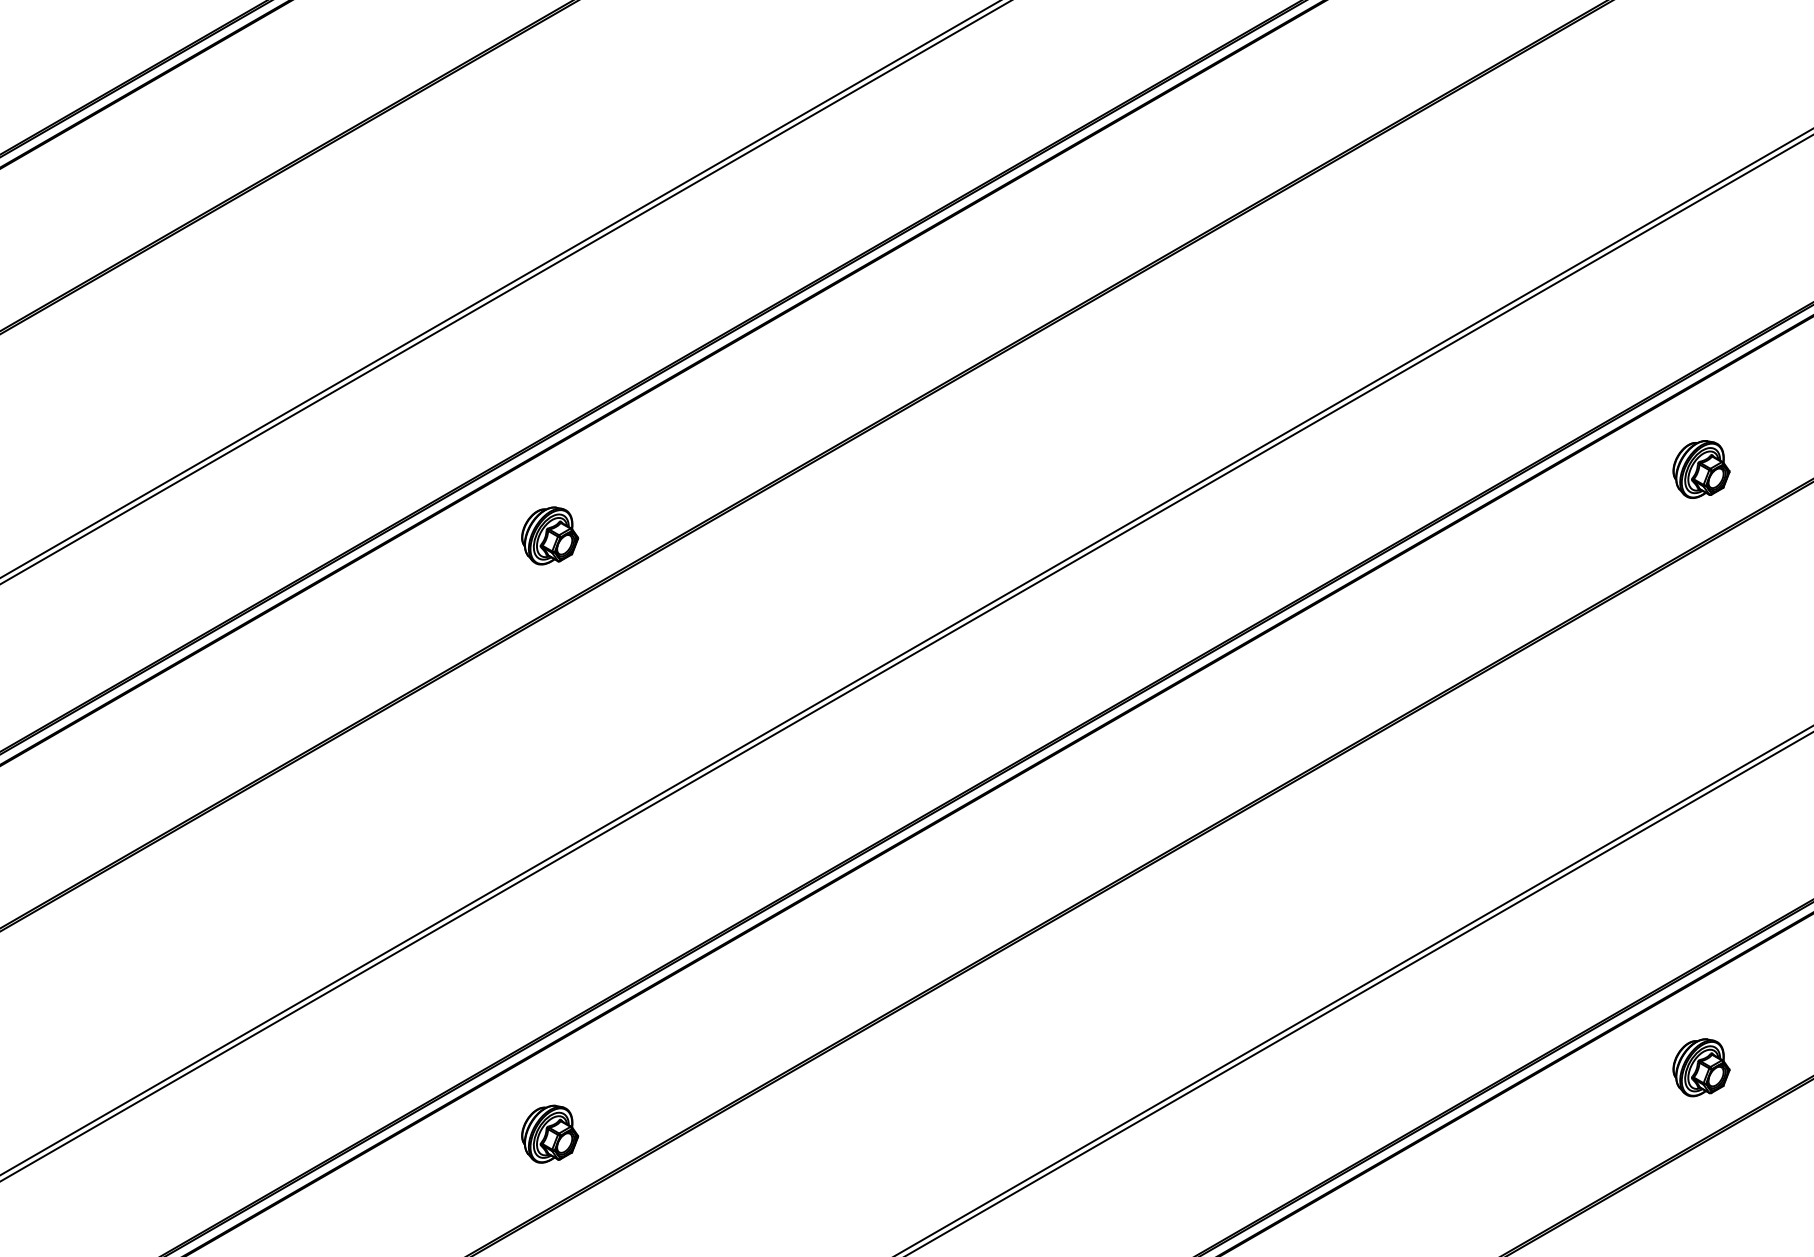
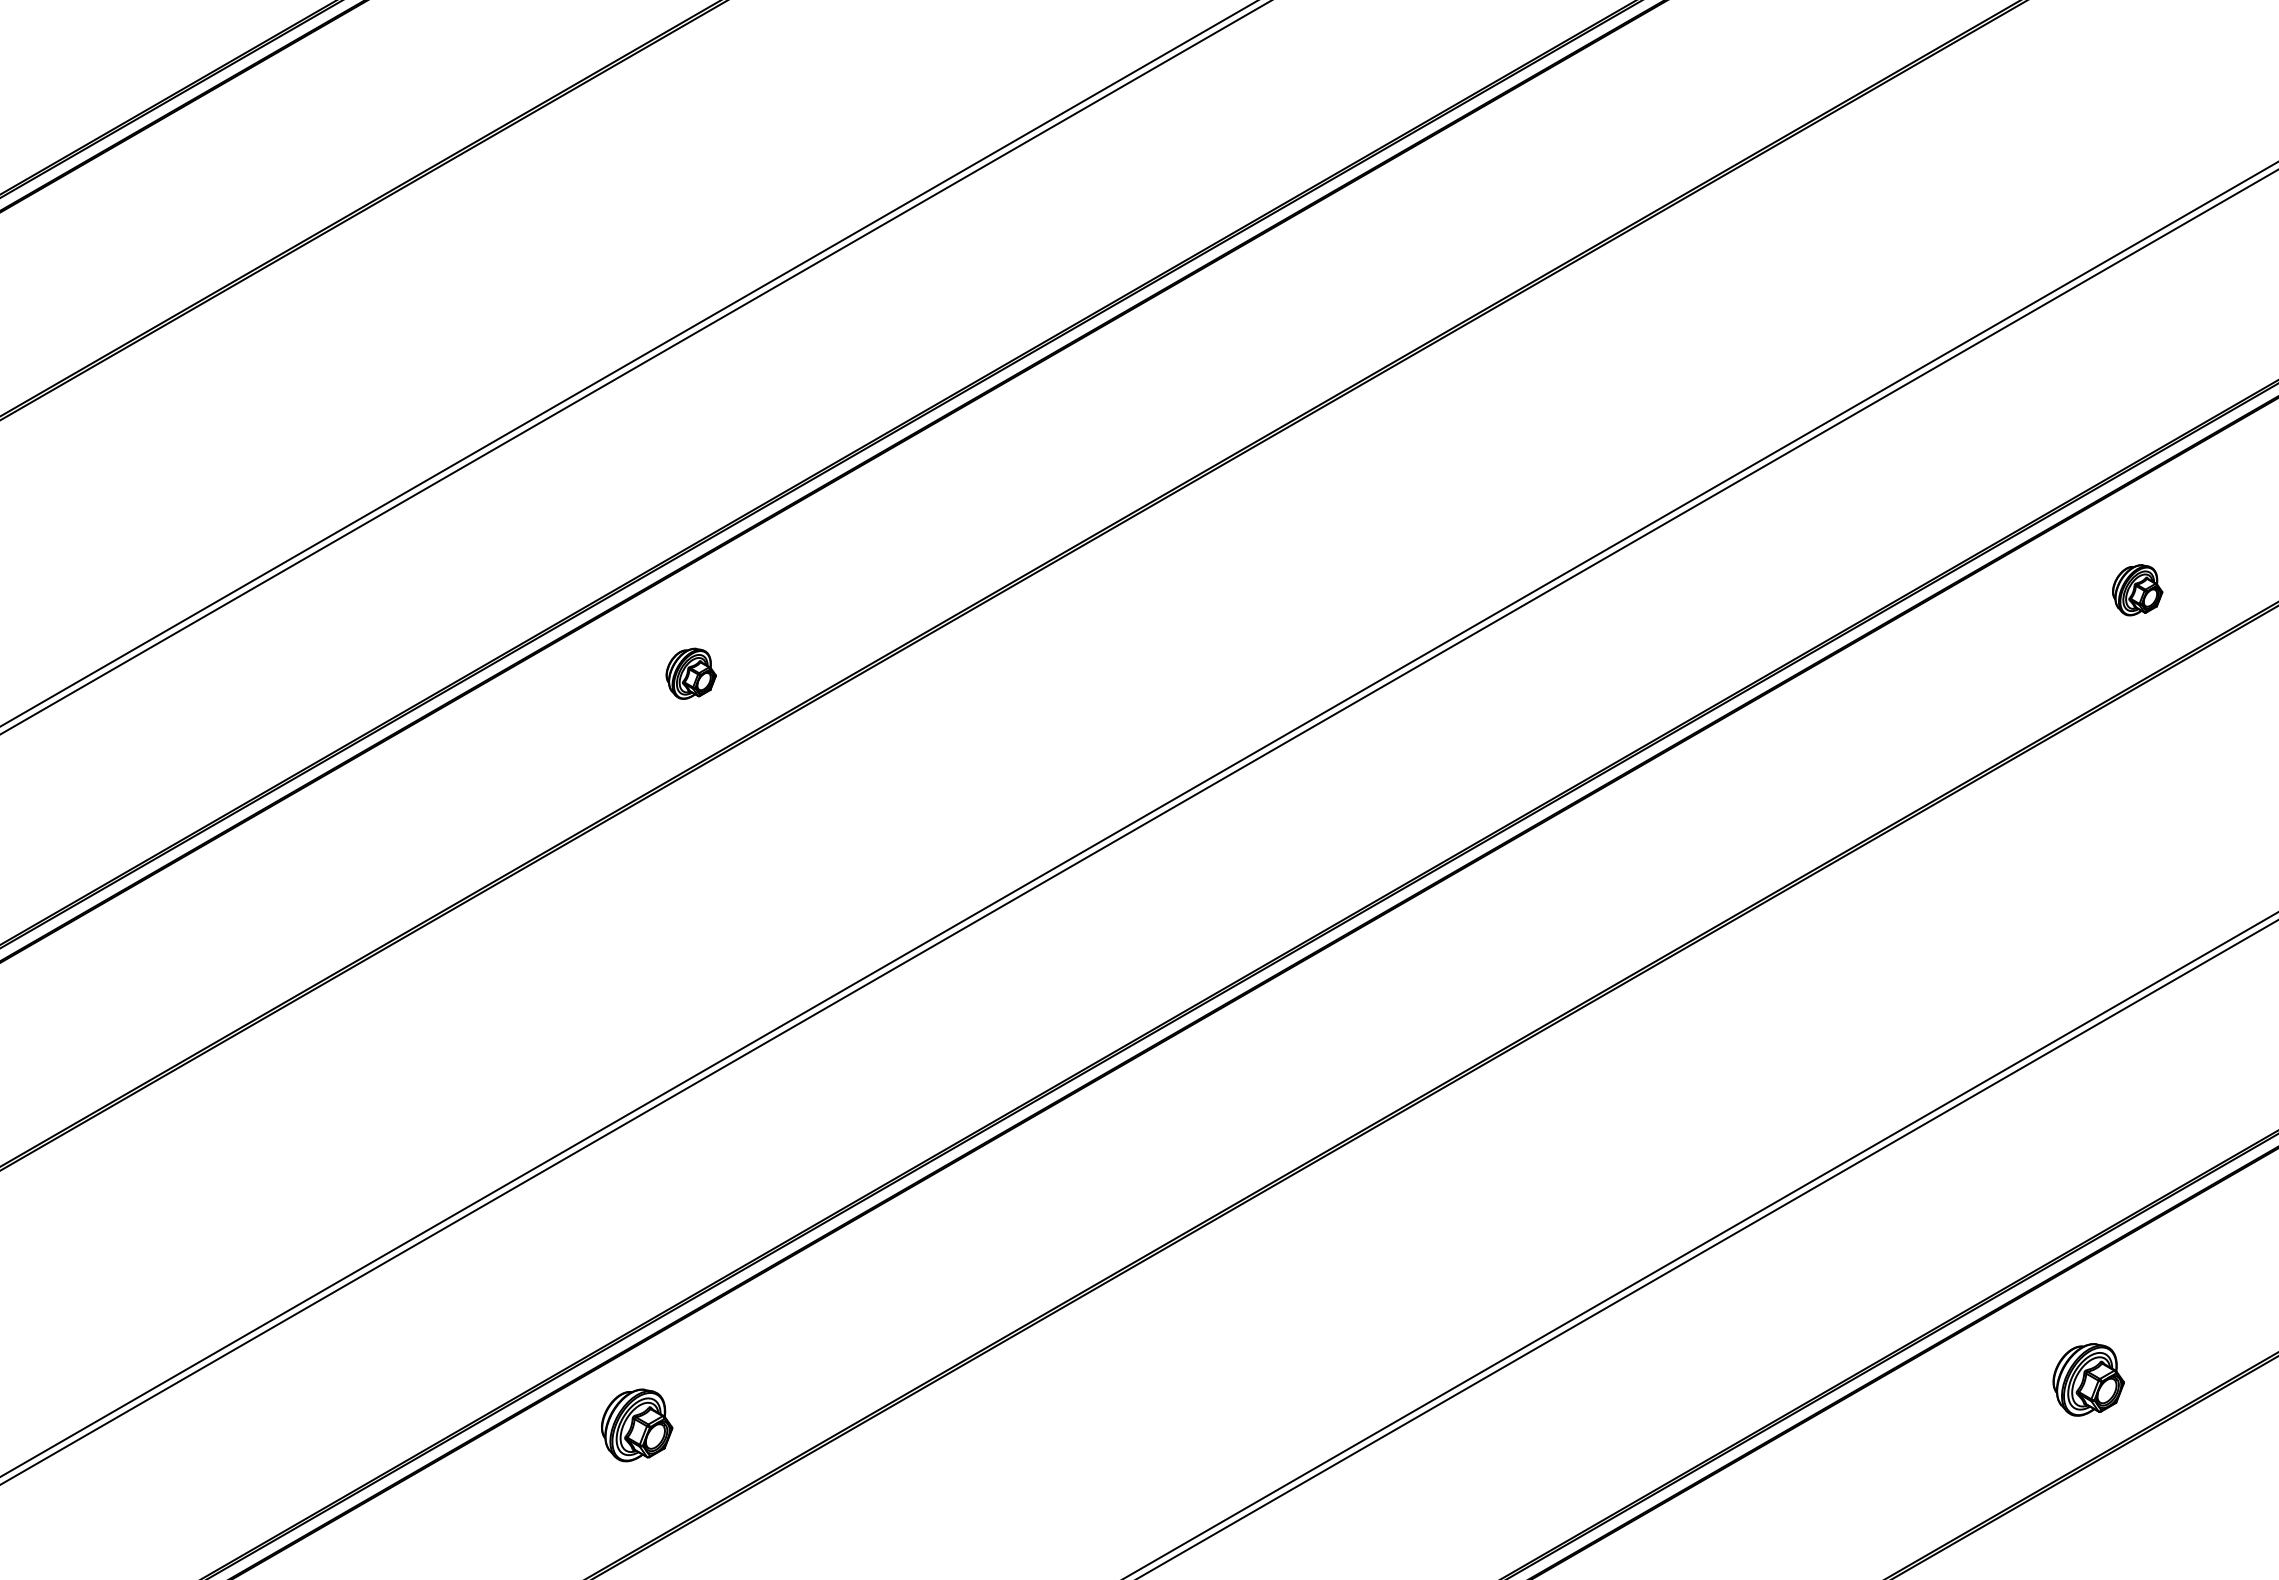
part: (1701, 469) -> (2137, 590), size x0.7
part: (550, 535) -> (691, 673), size x0.7
part: (1701, 1067) -> (2088, 1379), moved
part: (550, 1134) -> (637, 1425), moved

